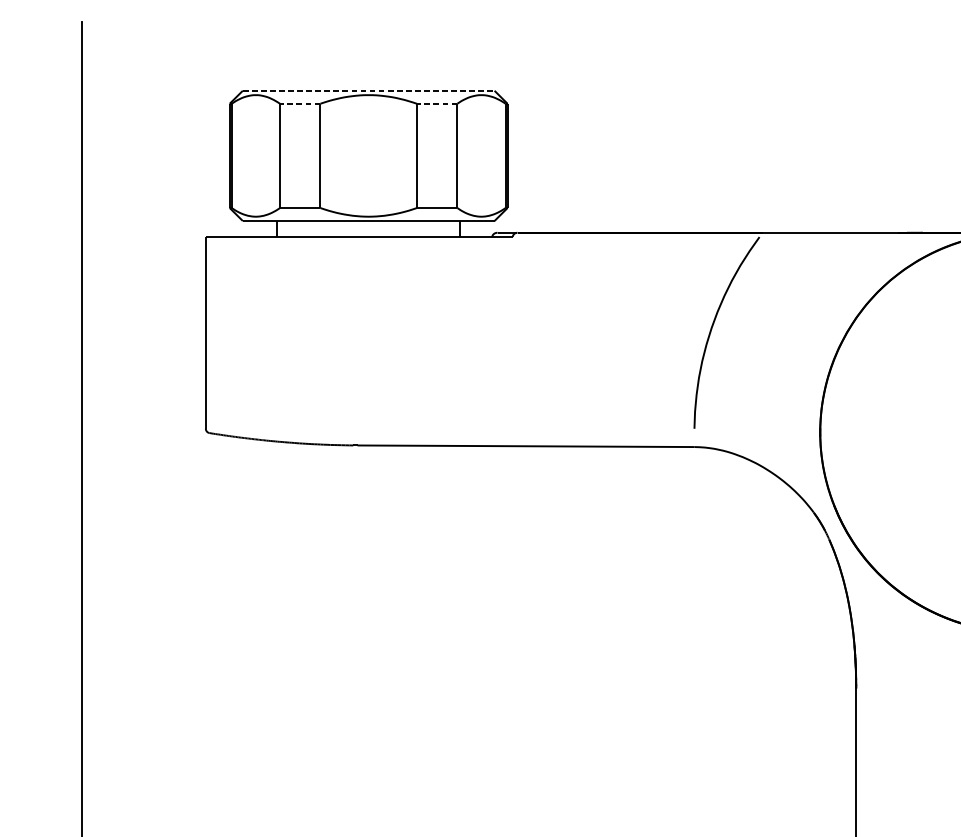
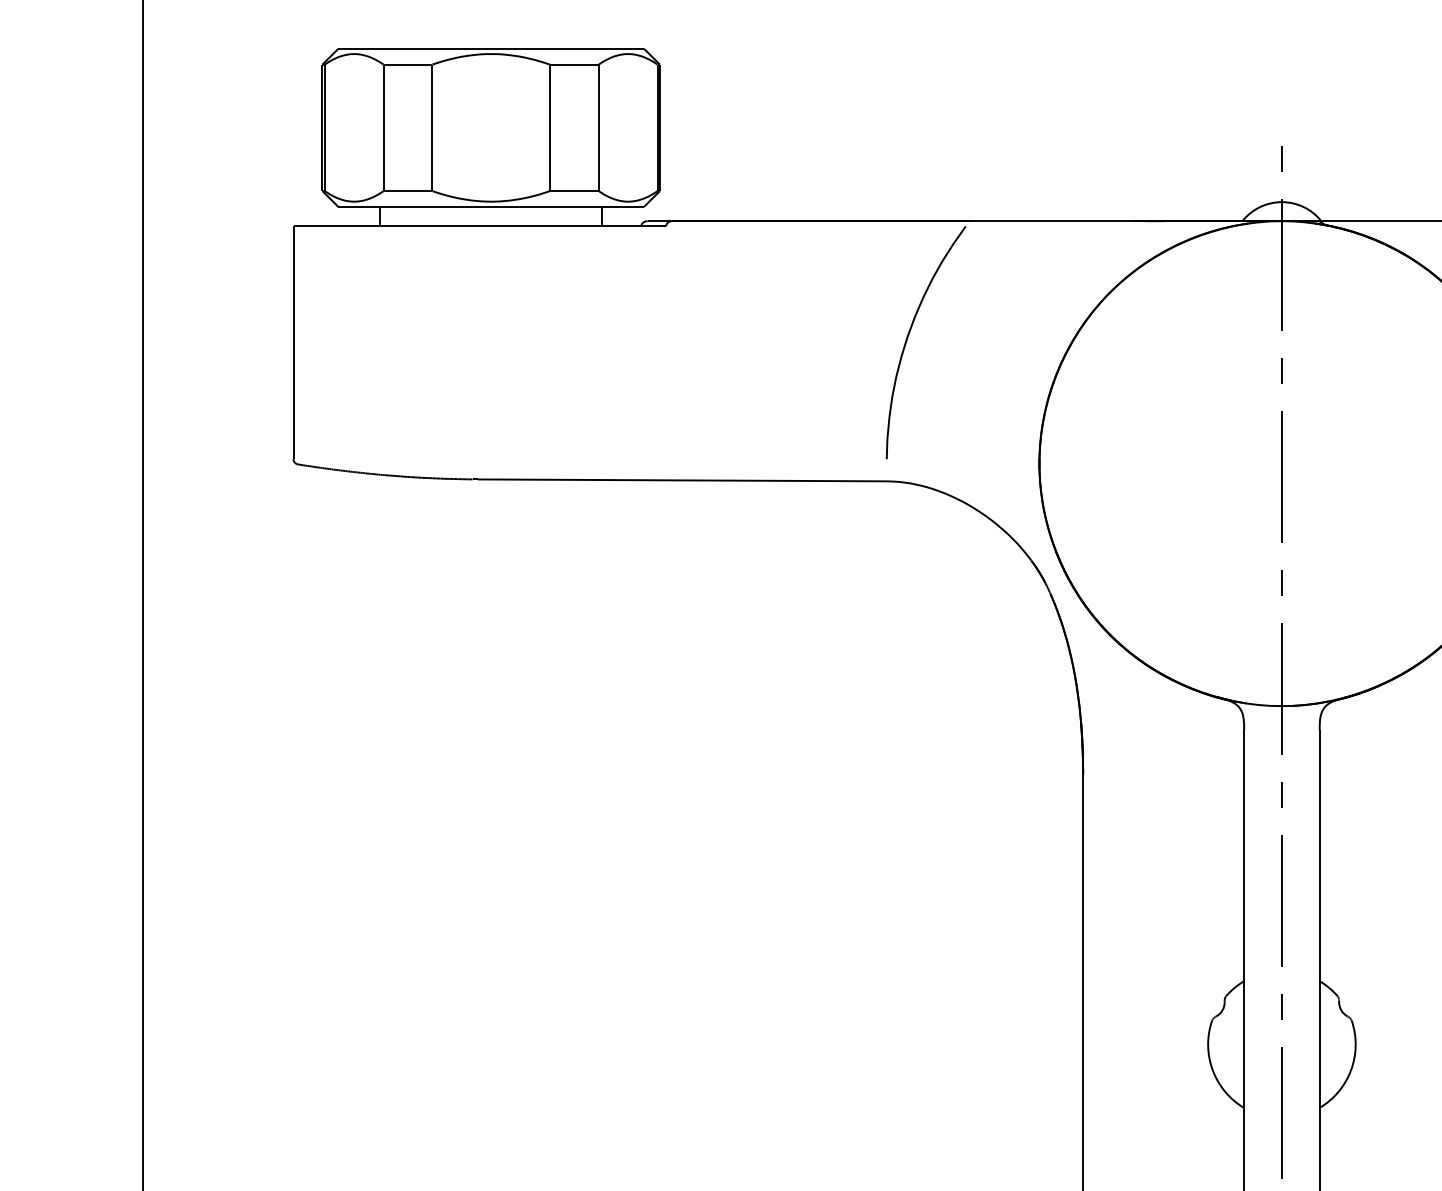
line: (368, 90) -> (491, 48), dashed -> solid
line: (299, 103) -> (407, 64), dashed -> solid
line: (436, 103) -> (573, 64), dashed -> solid

